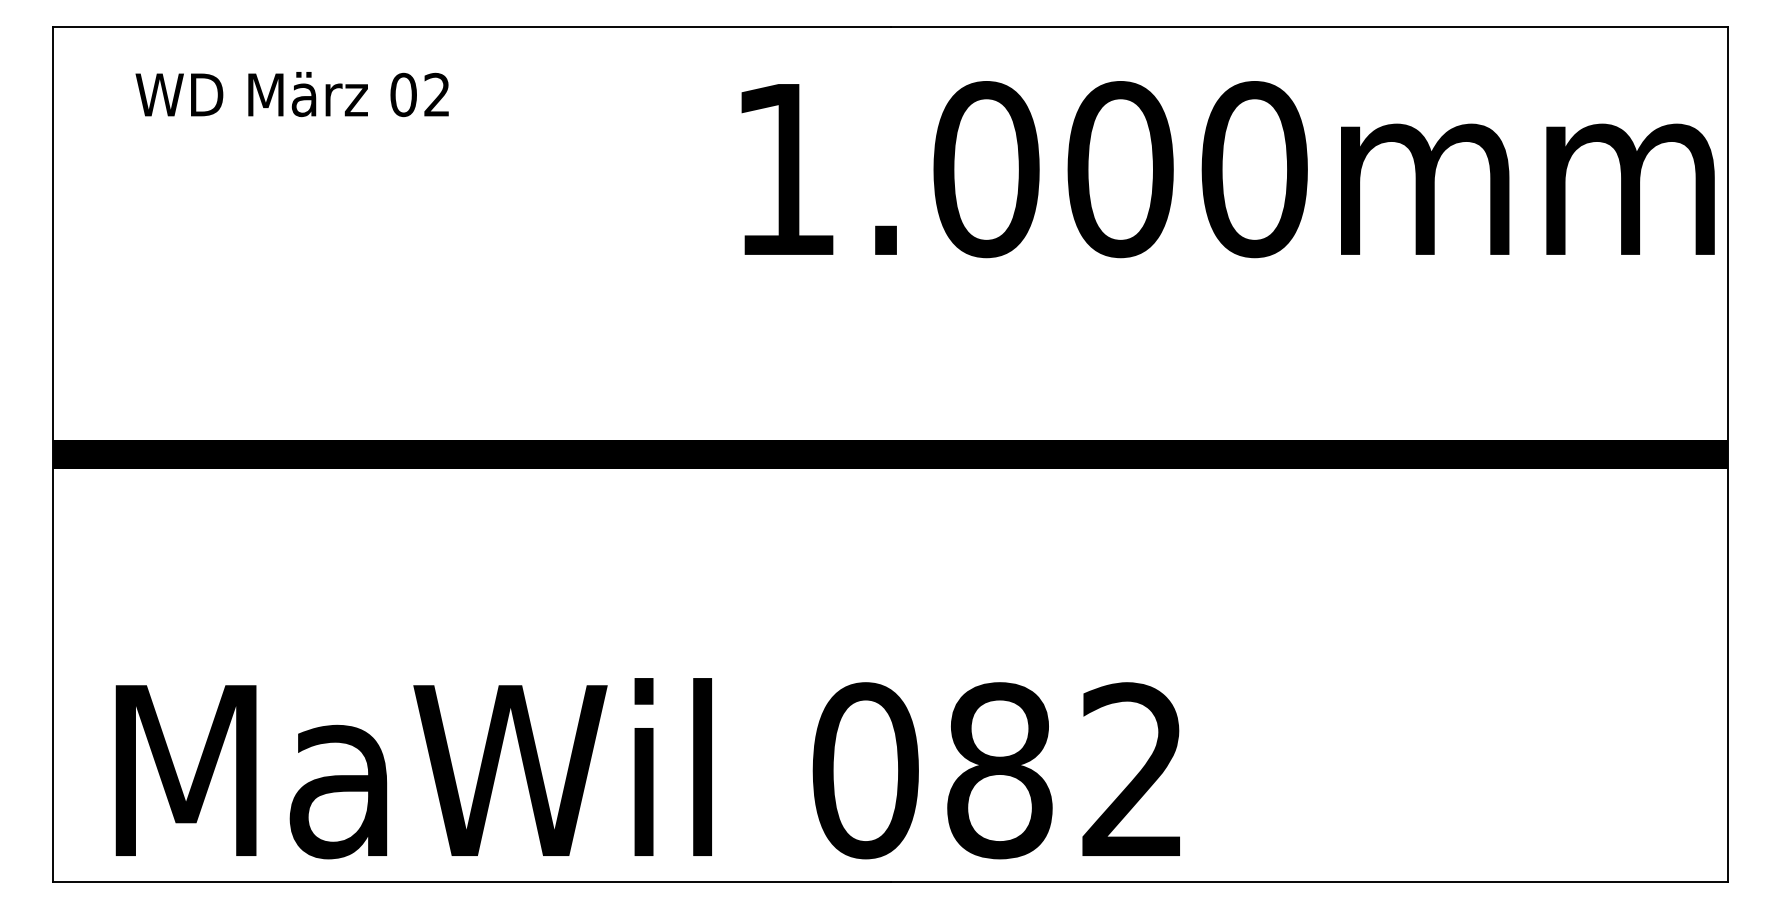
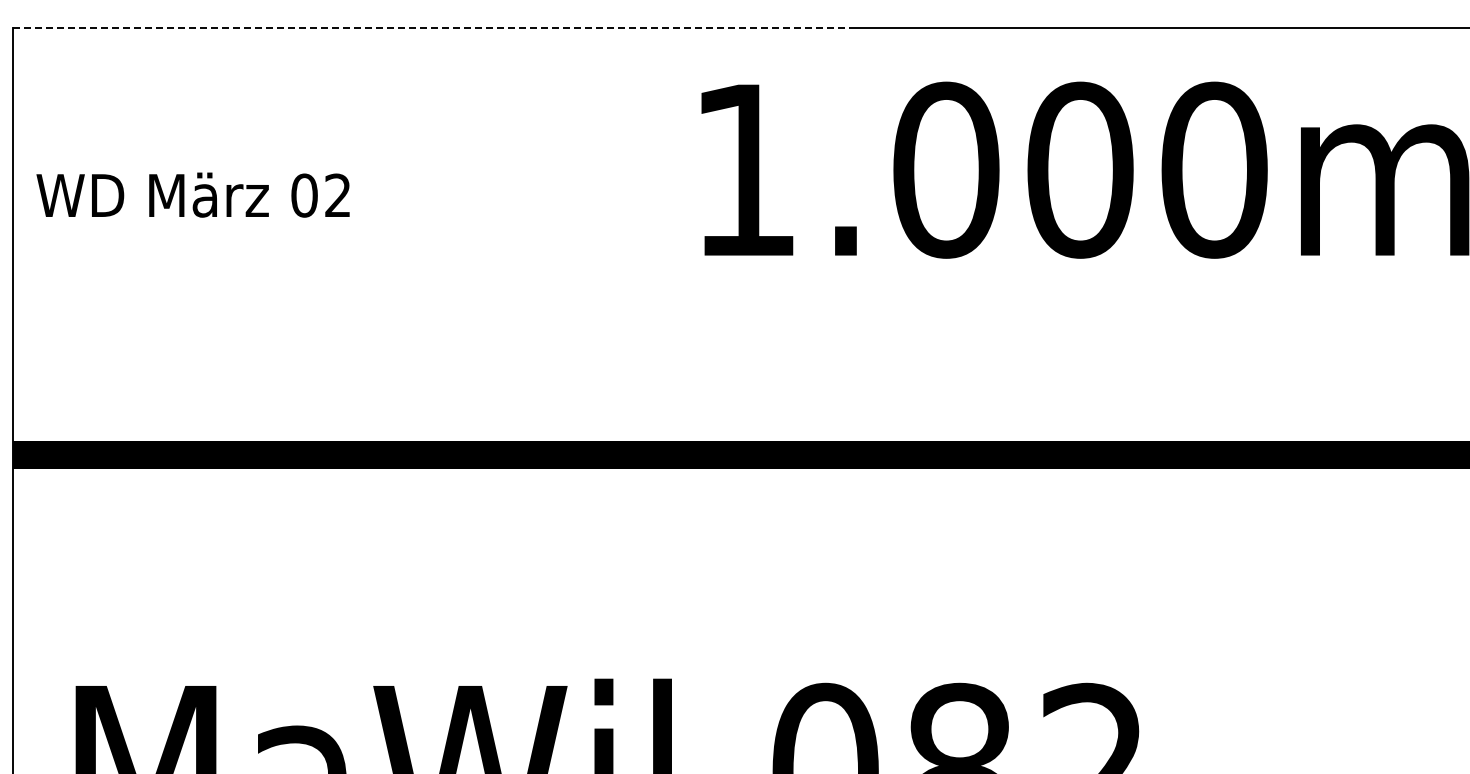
line: (471, 27) -> (431, 28), solid -> dashed
text: (291, 94) -> (192, 195), moved

